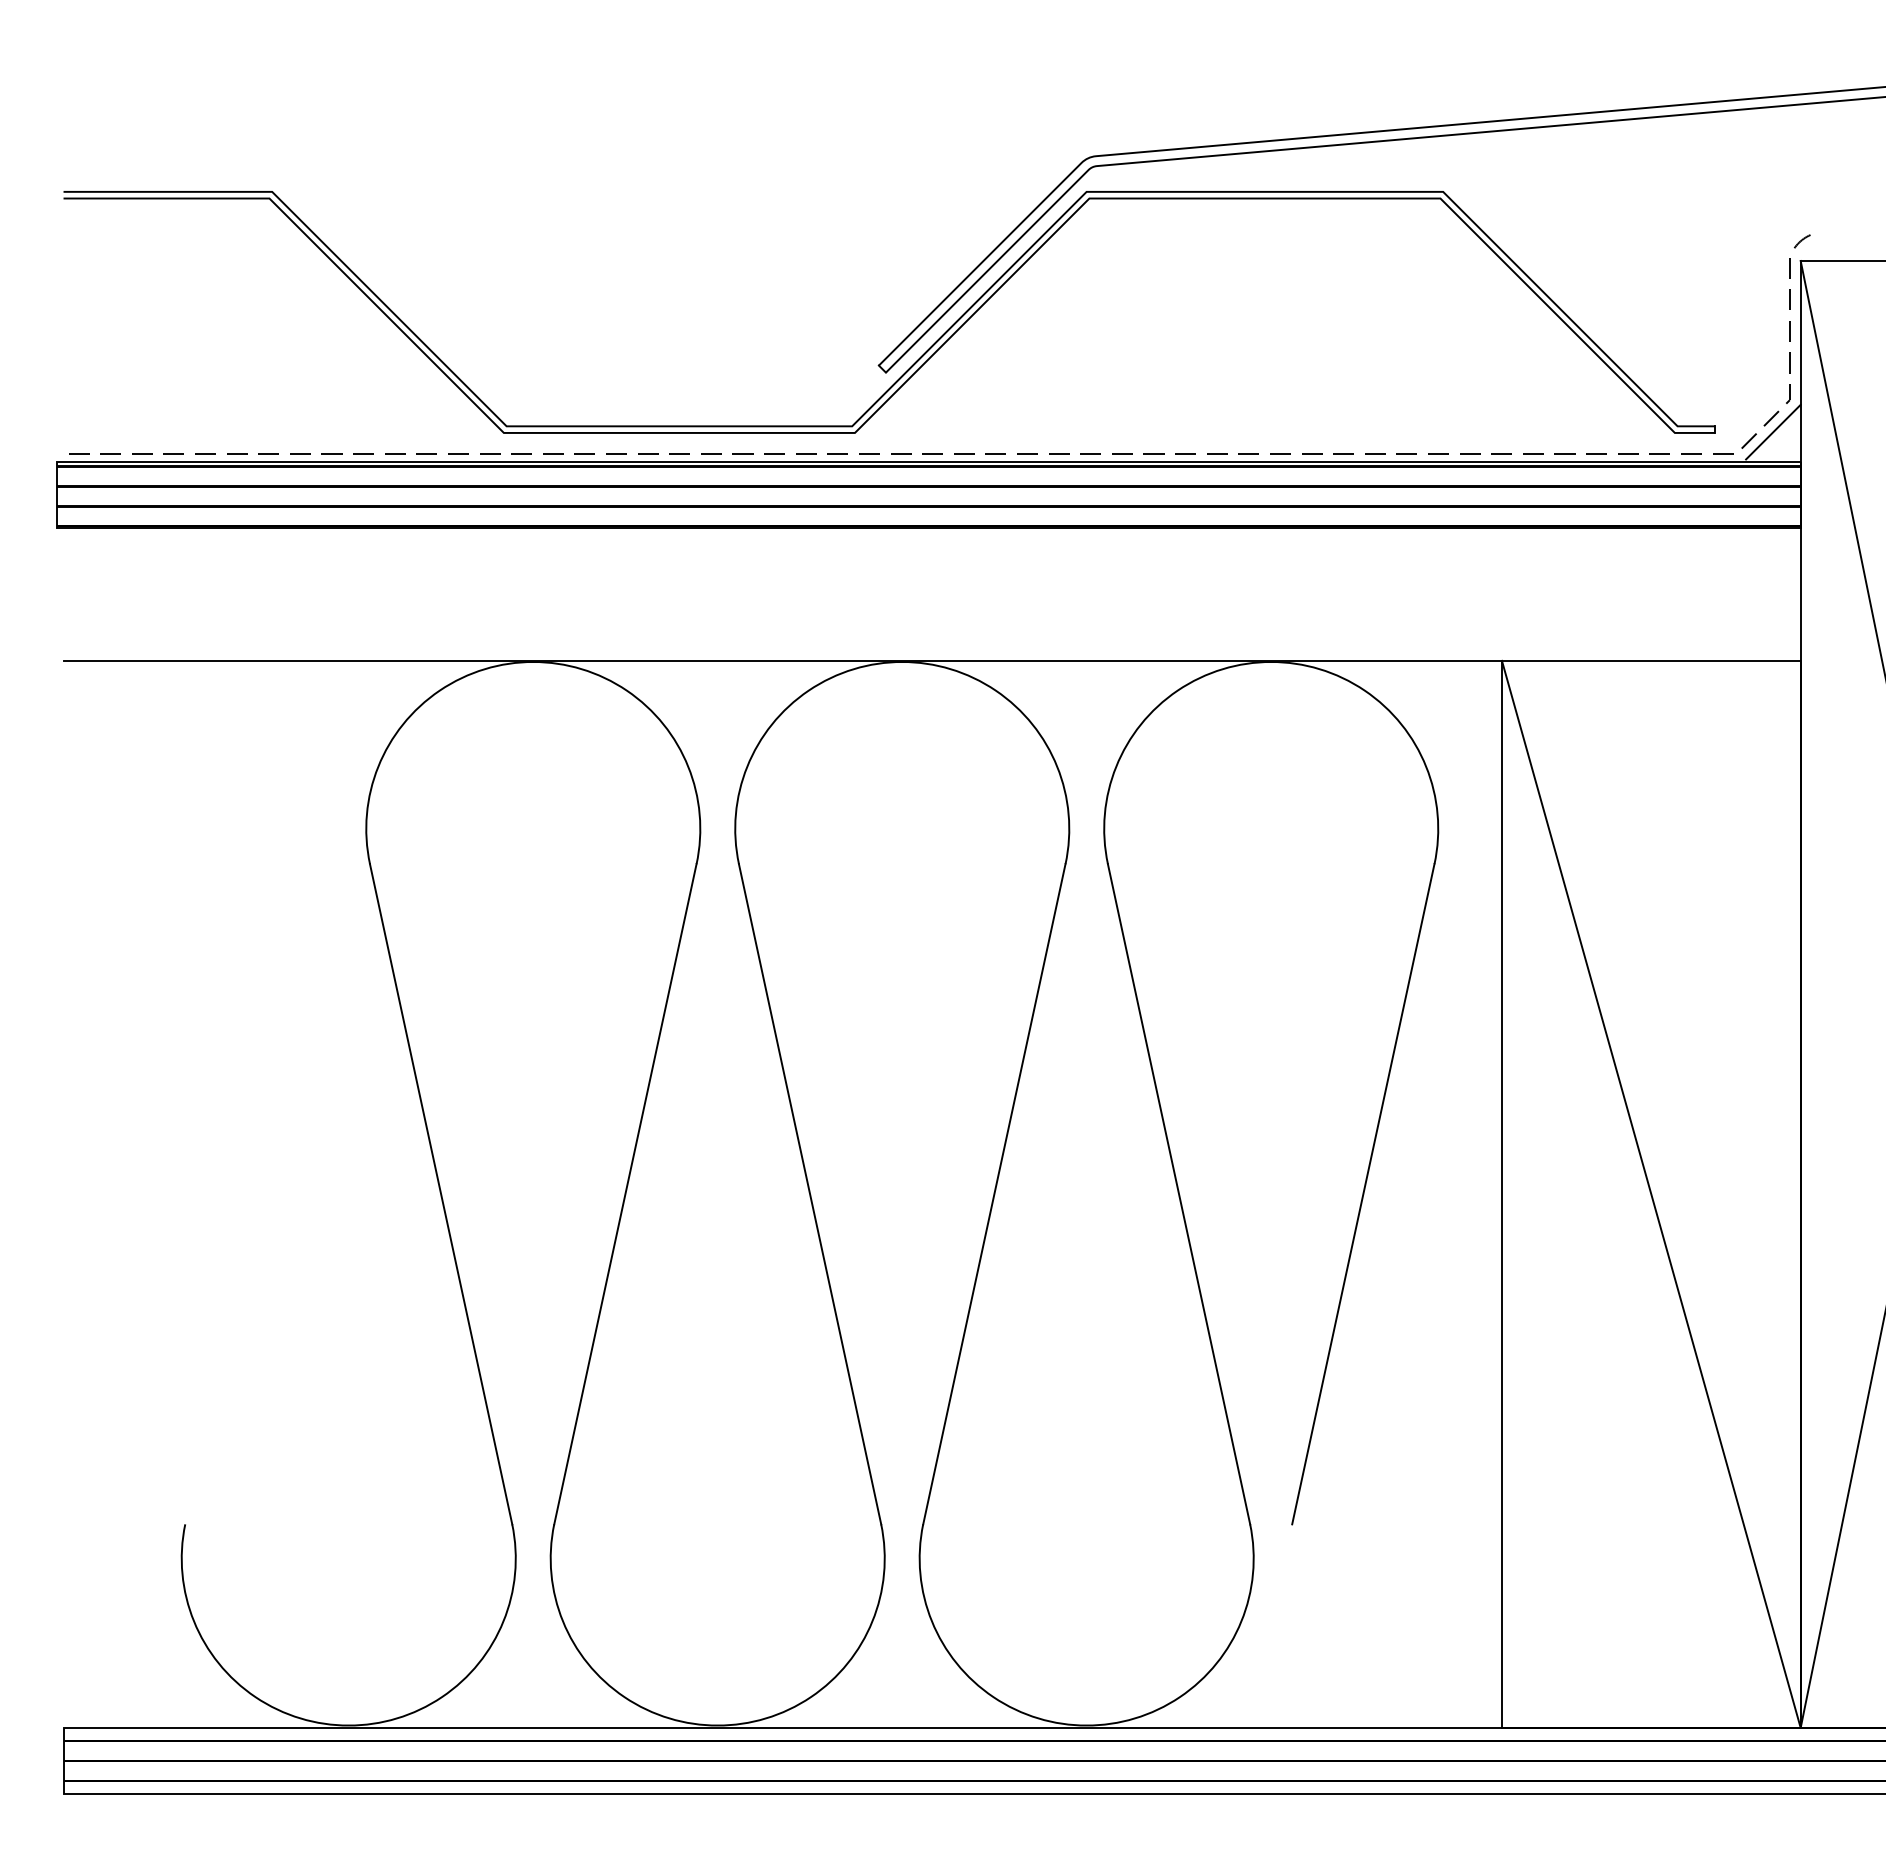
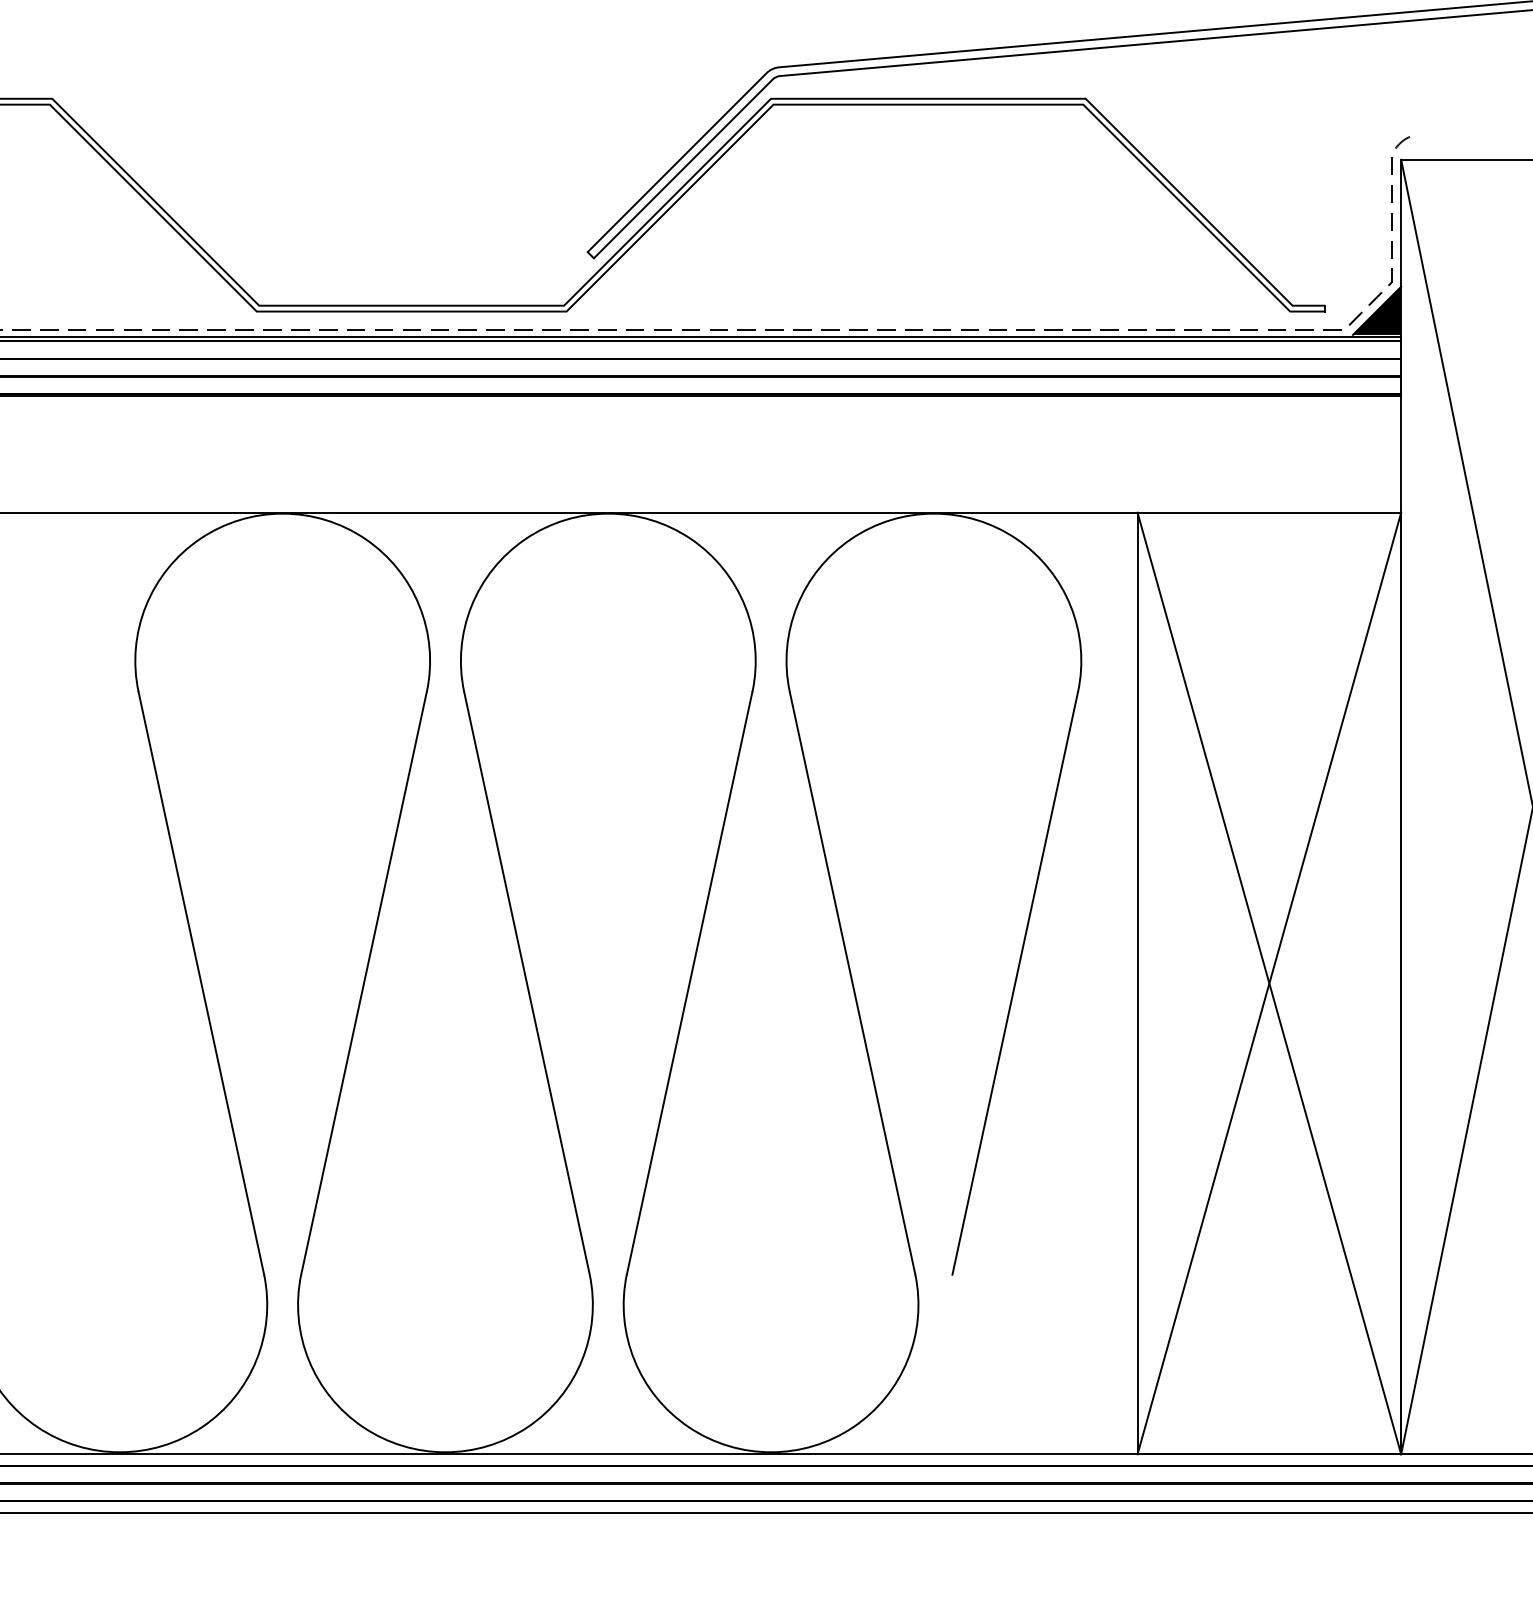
fill: (1773, 431) -> (1377, 310), added
line: (1650, 1193) -> (1268, 982), added

